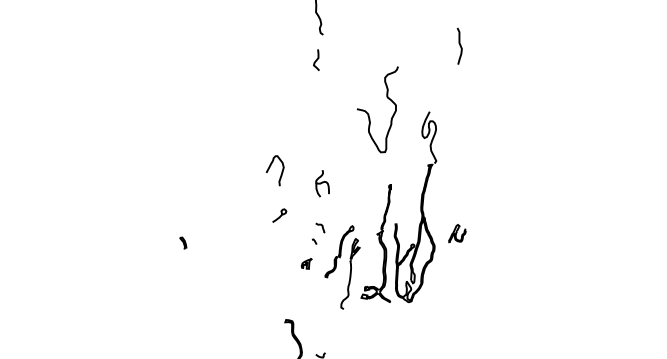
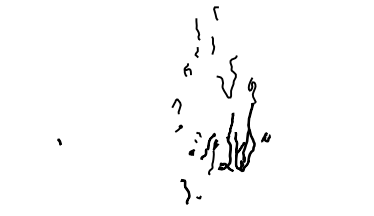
curve: (458, 46) -> (212, 45), moved
part: (321, 182) -> (187, 69), moved
curve: (183, 241) -> (59, 141), moved

